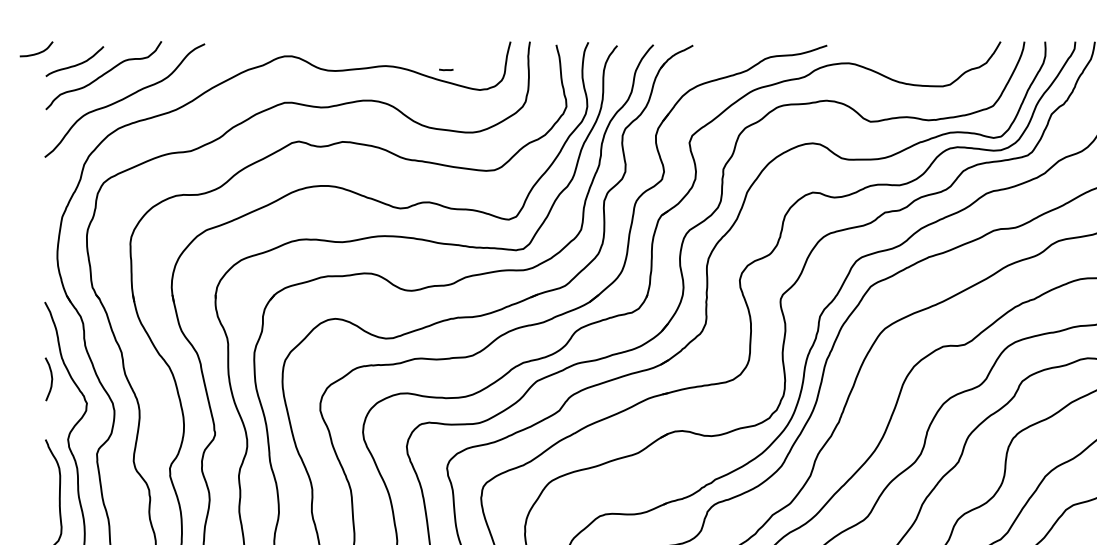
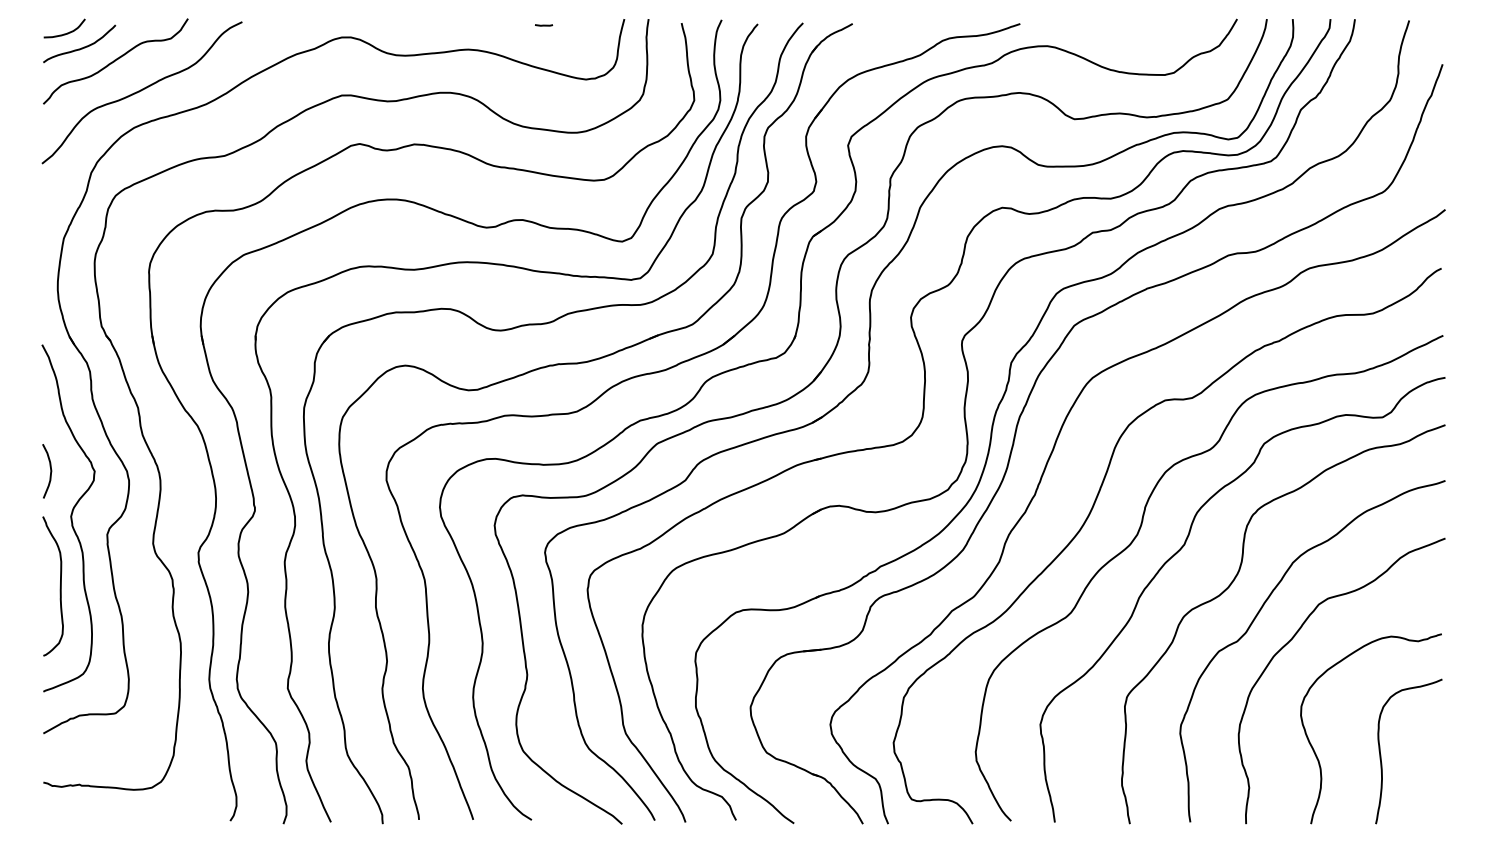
curve: (38, 52) -> (67, 32), moved
line: (446, 69) -> (544, 25), moved
curve: (51, 379) -> (50, 471), moved

